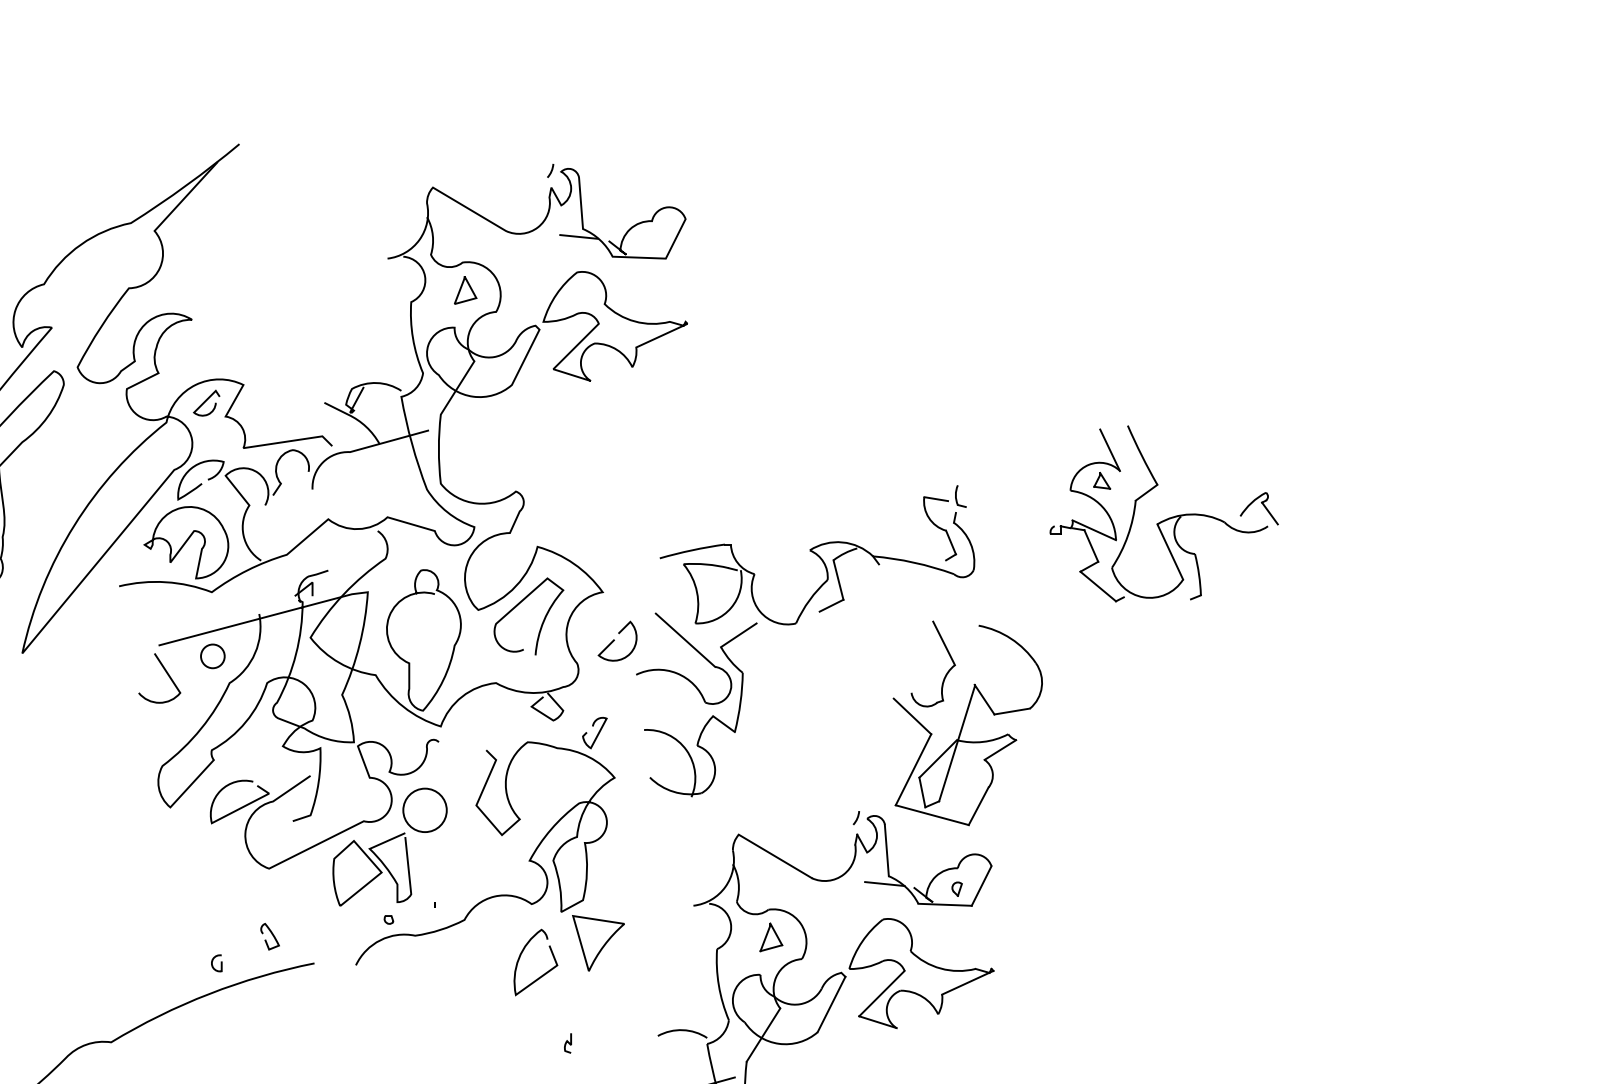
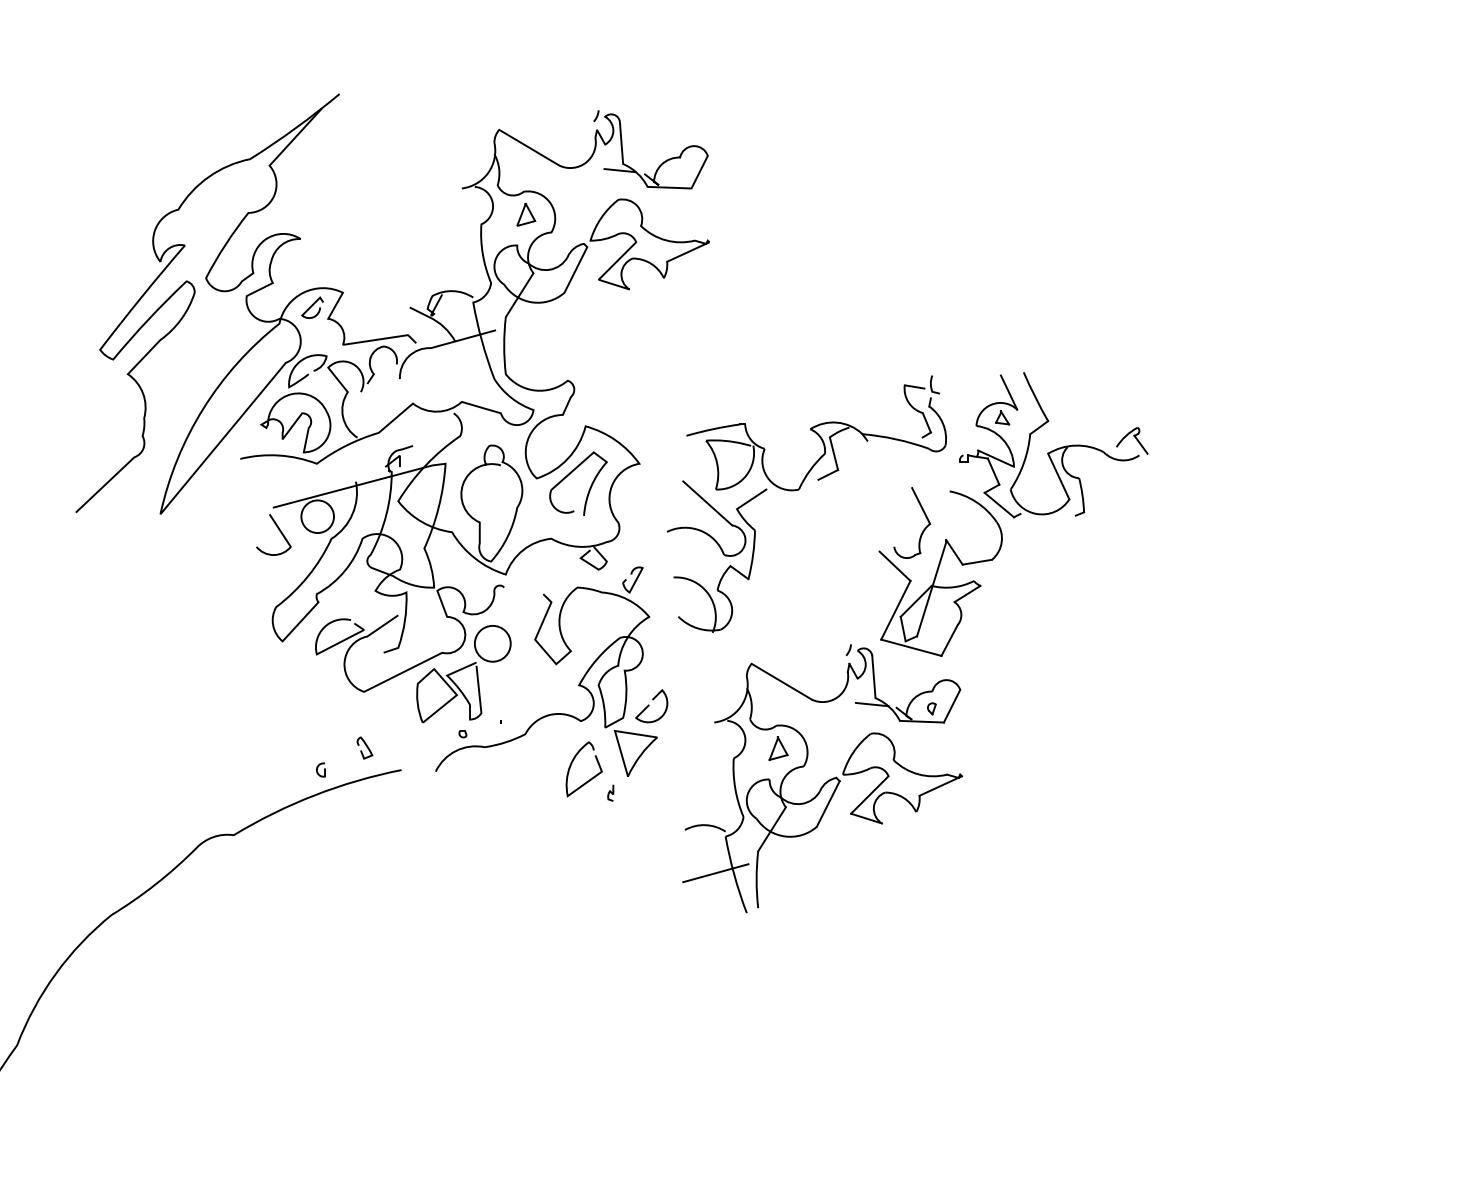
part: (1163, 514) -> (1053, 445), moved
curve: (614, 641) -> (649, 706), moved
circle: (212, 656) -> (317, 516), size x1.67
curve: (567, 1042) -> (610, 792), moved

